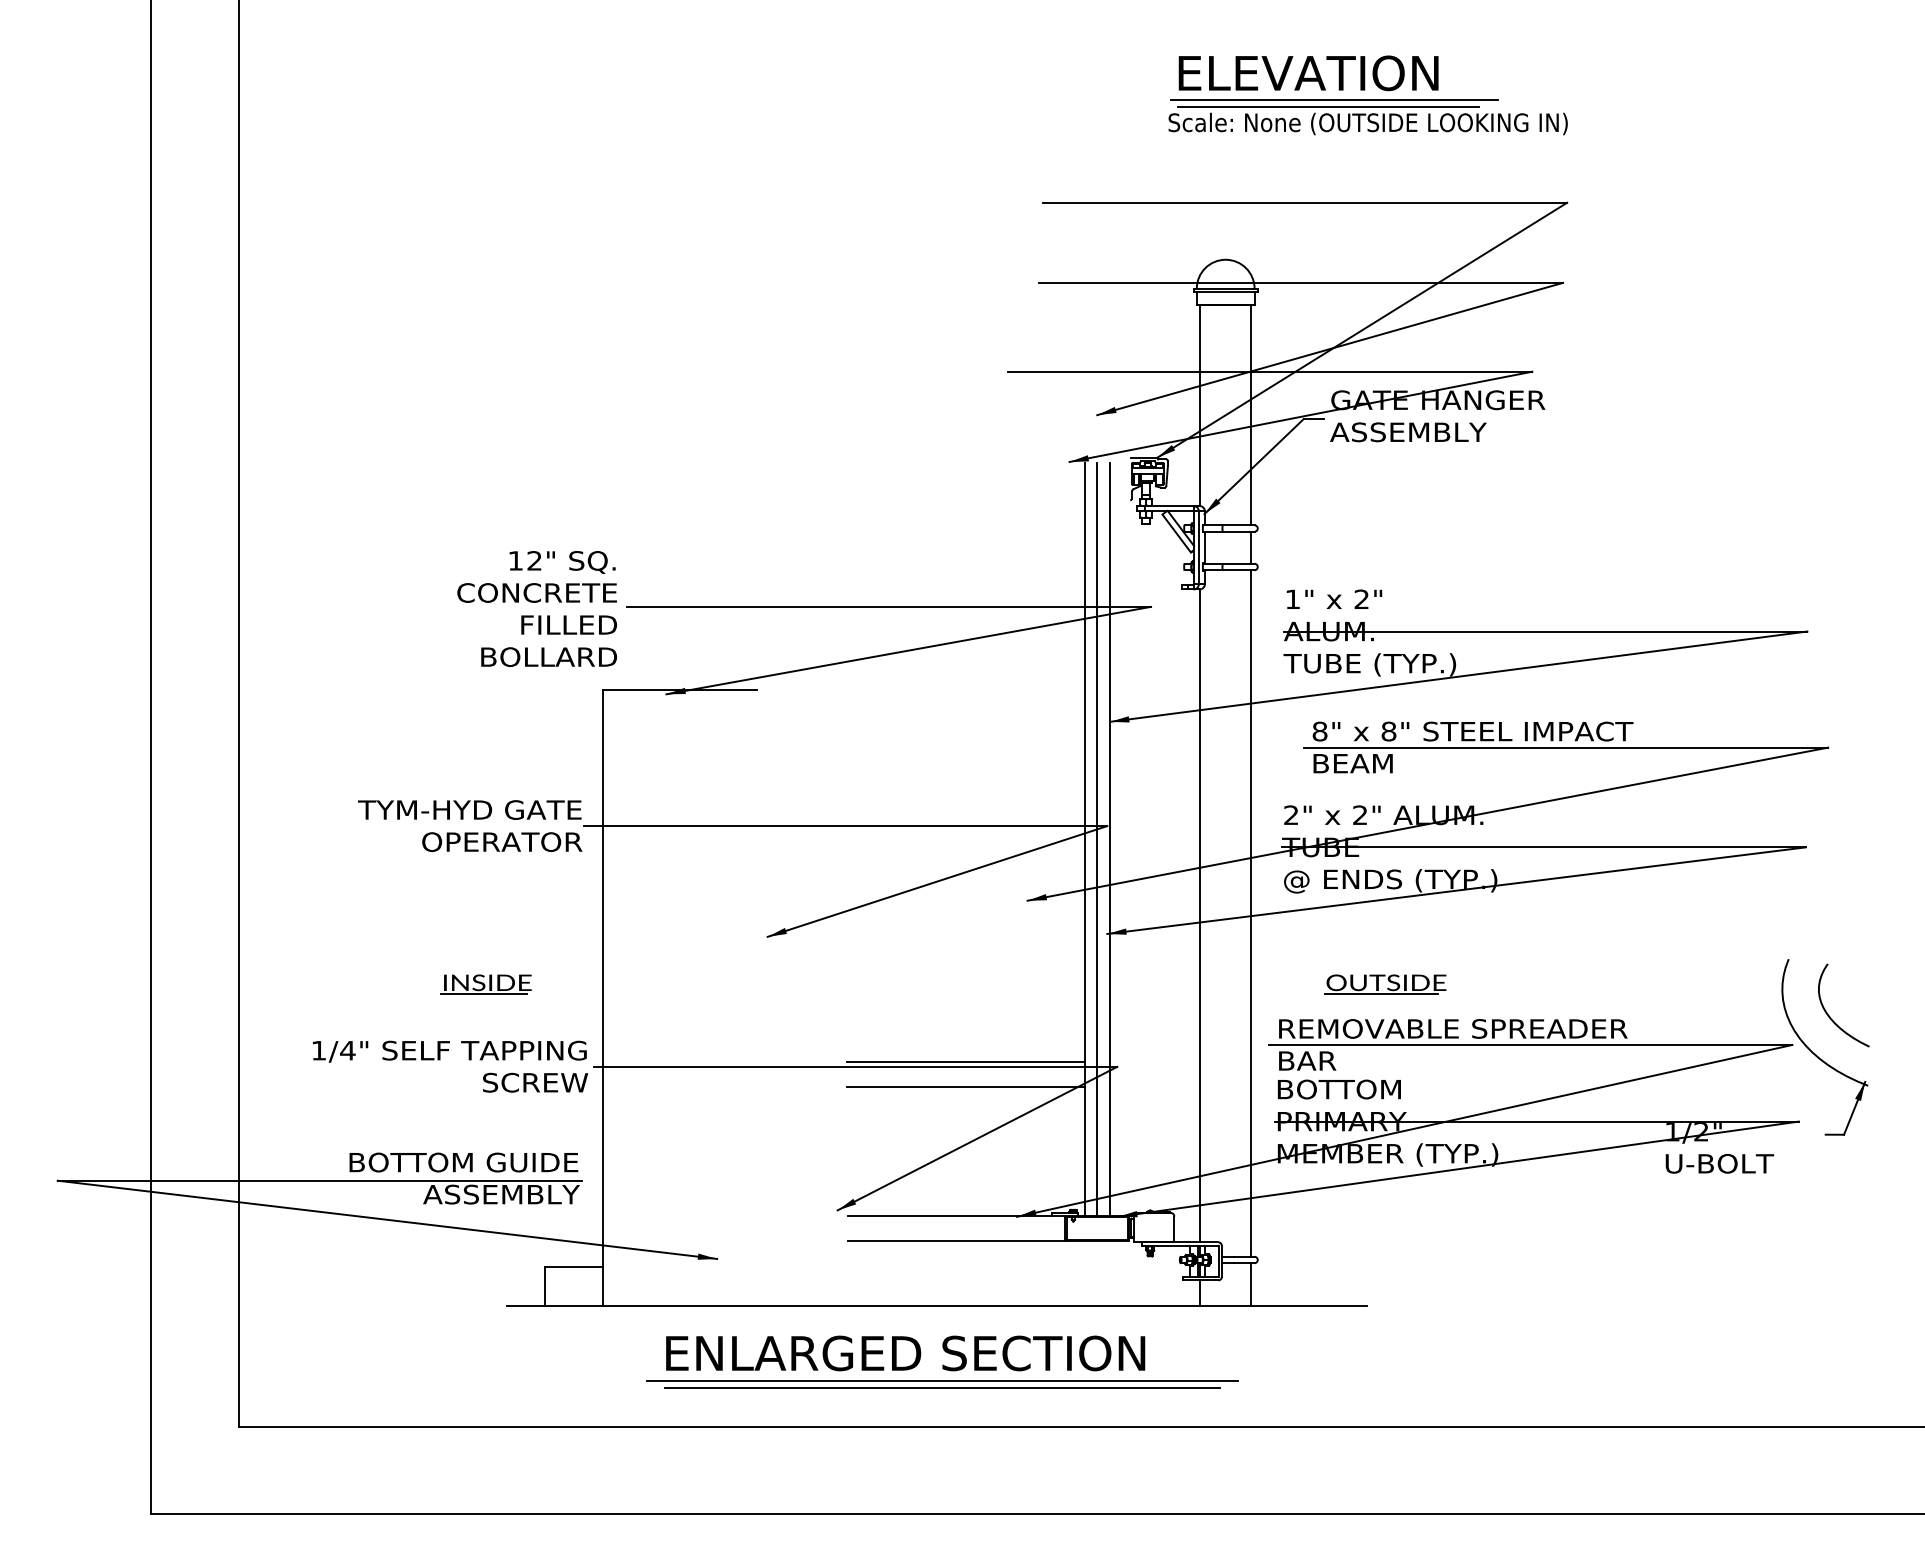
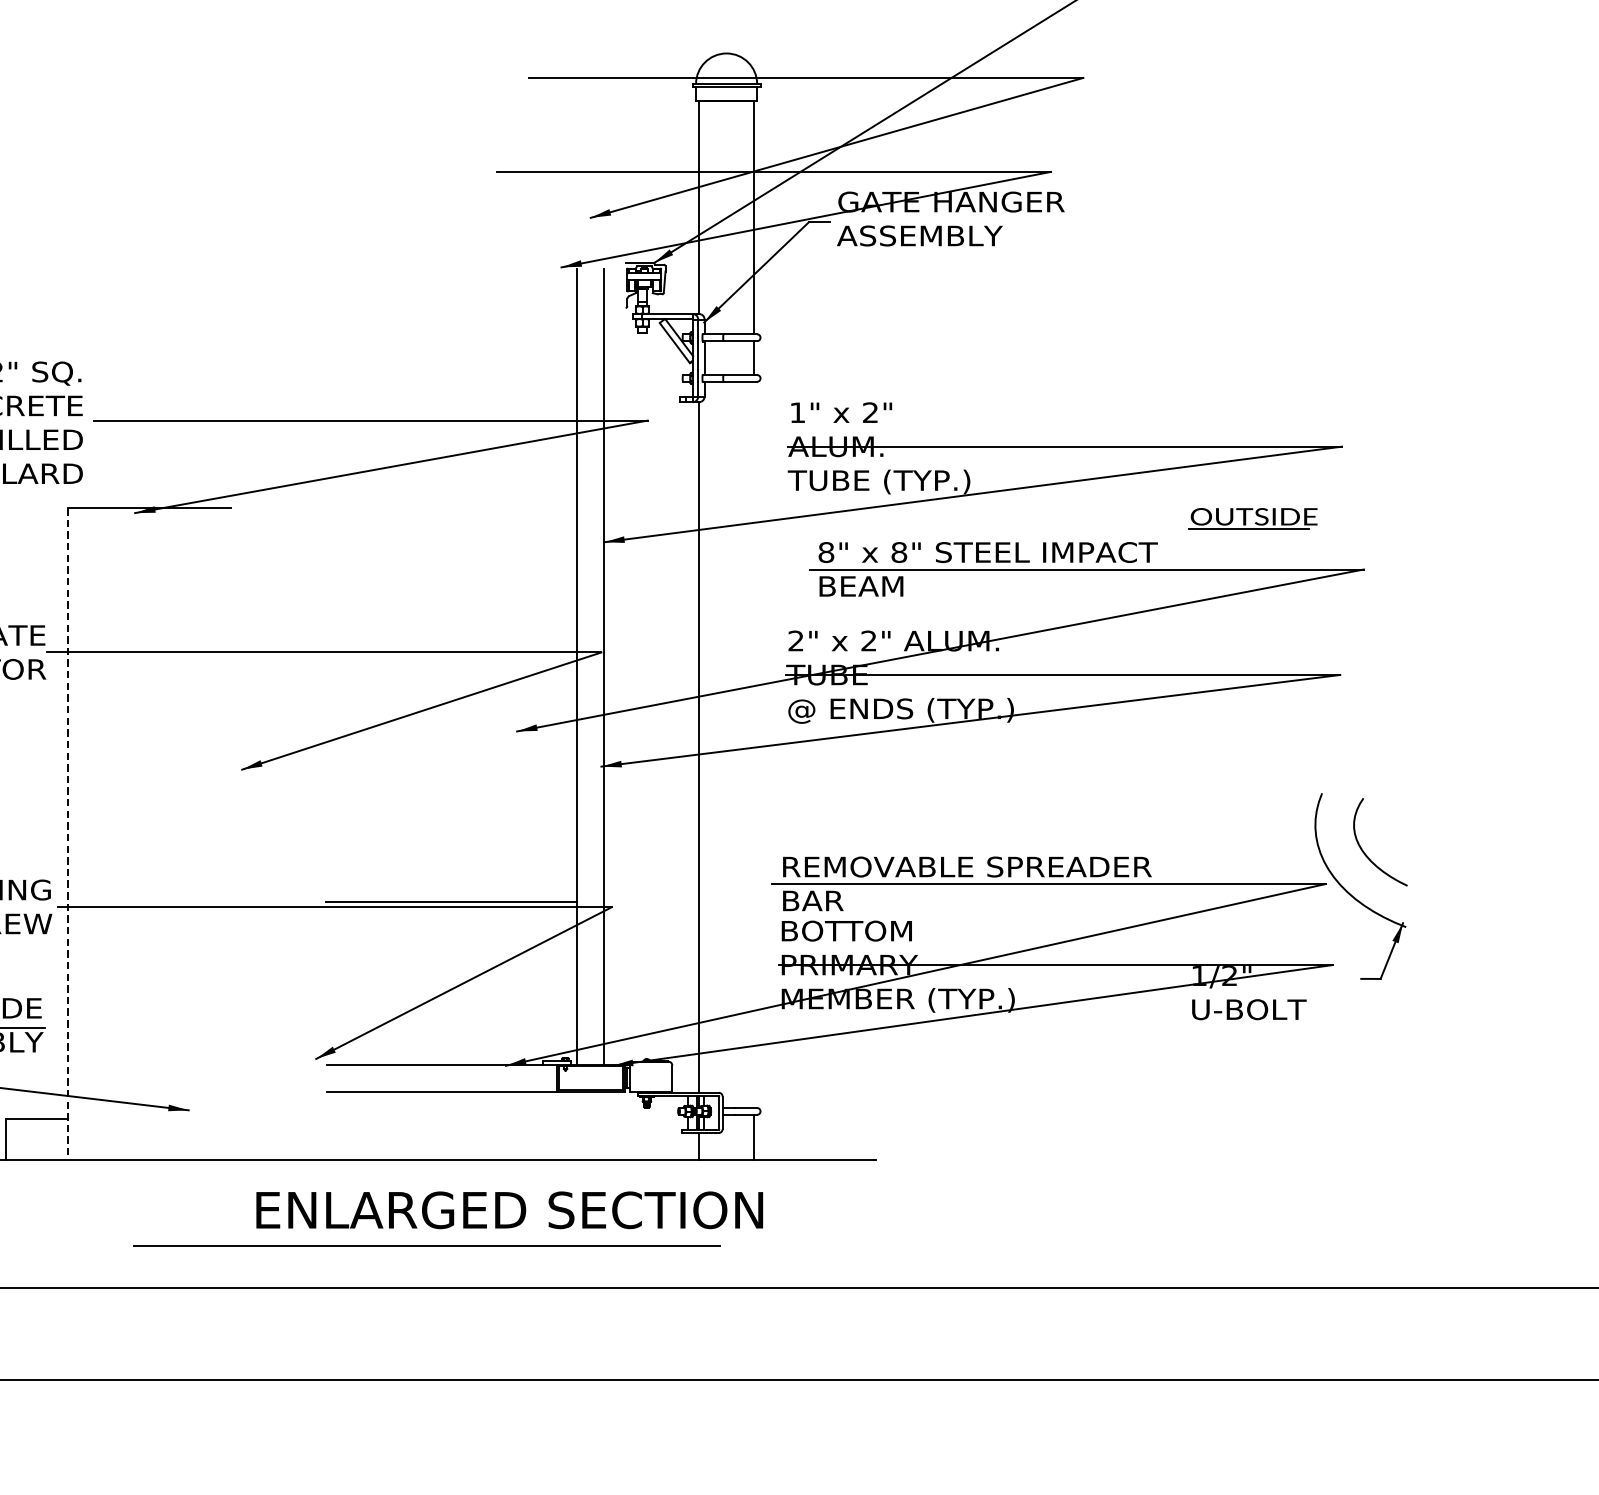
line: (1097, 839) -> (591, 666), removed
line: (1251, 913) -> (753, 744), removed
part: (1385, 984) -> (1253, 518), moved
line: (603, 997) -> (68, 833), solid -> dashed
line: (965, 1087) -> (451, 928), removed
text: (905, 1353) -> (509, 1210), moved
line: (942, 1380) -> (427, 1238), removed

